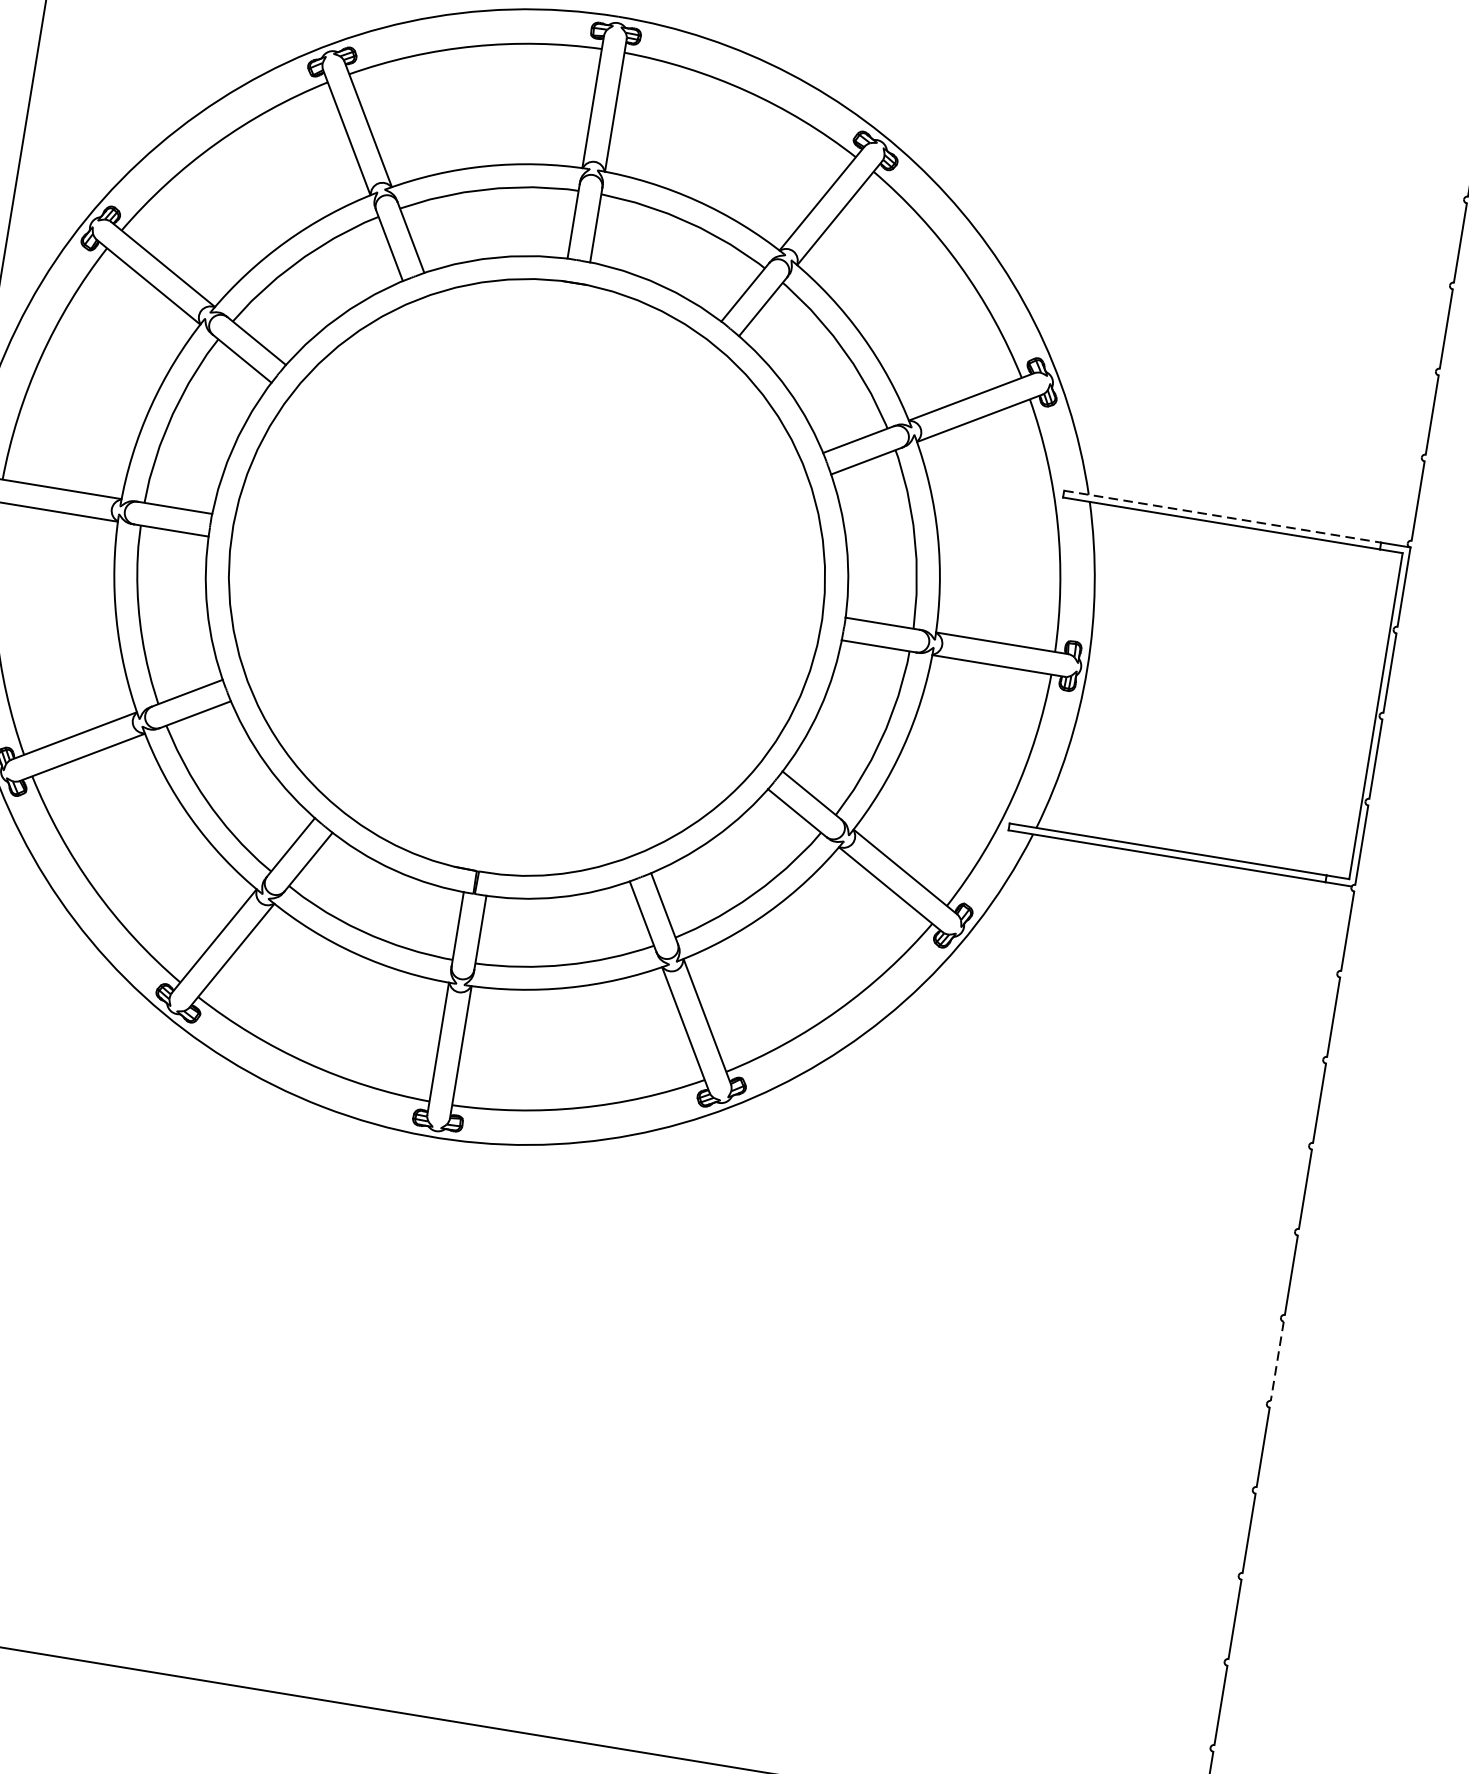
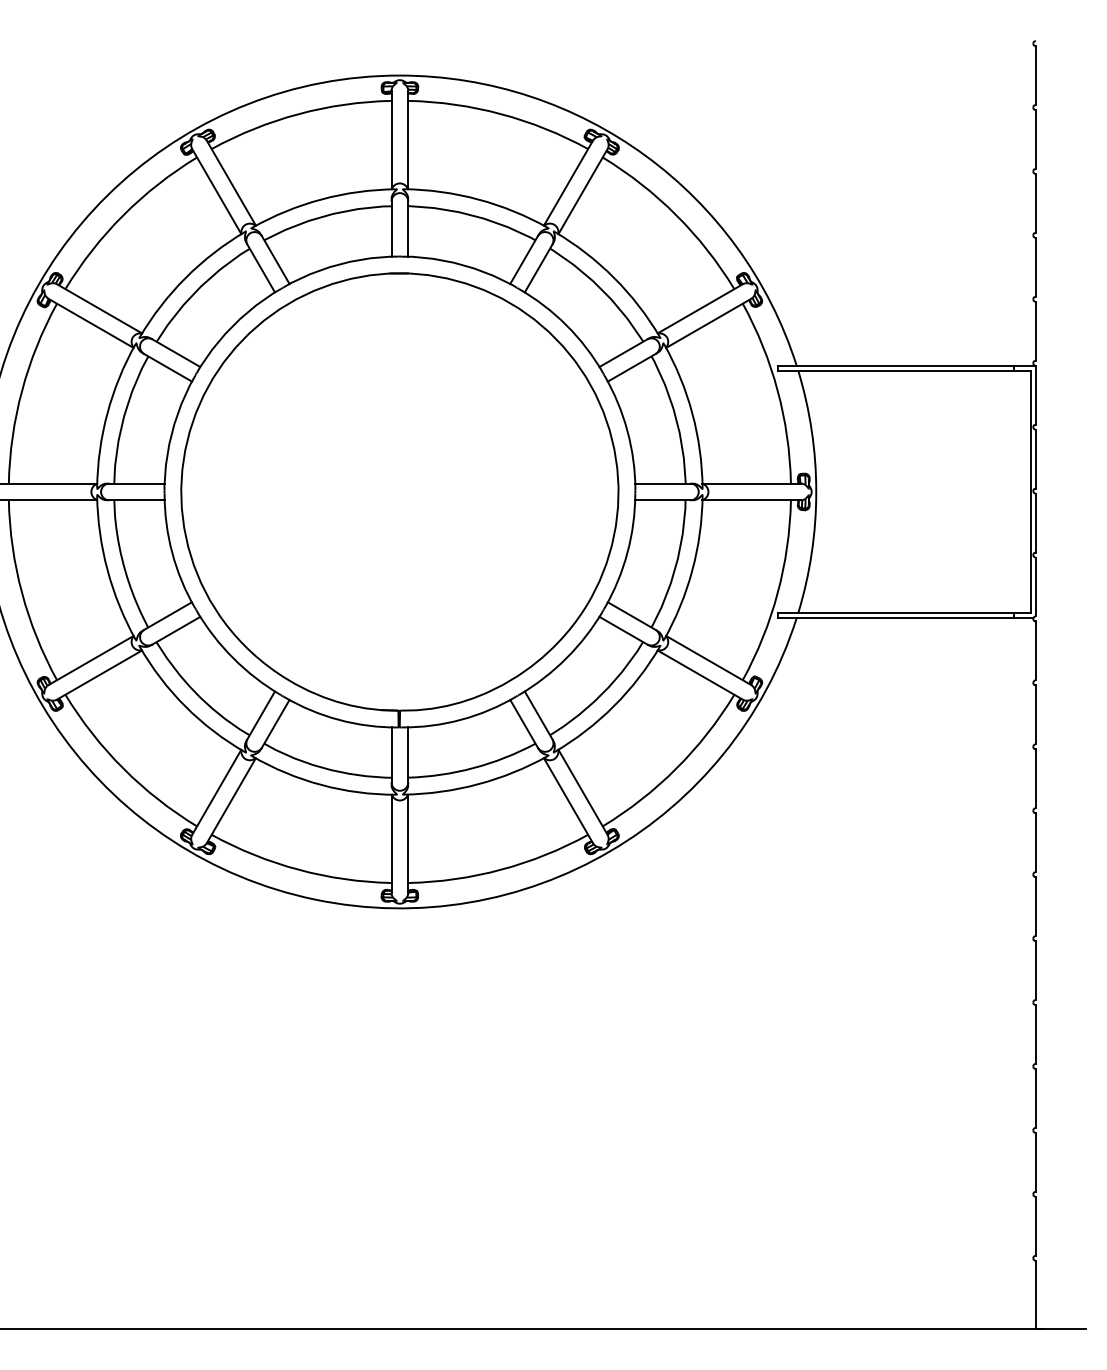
line: (1223, 516) -> (896, 365), dashed -> solid
line: (1276, 1362) -> (1035, 971), dashed -> solid

